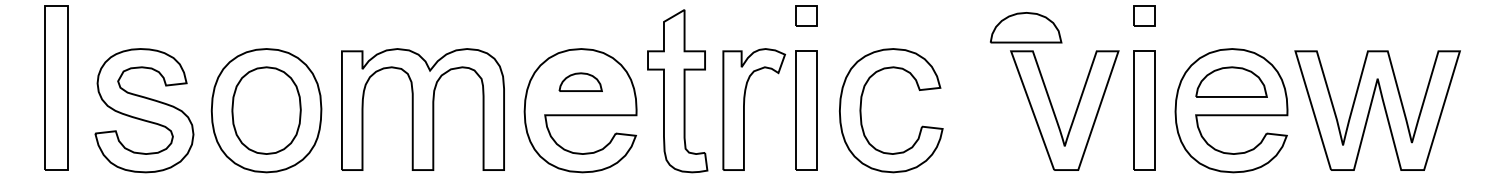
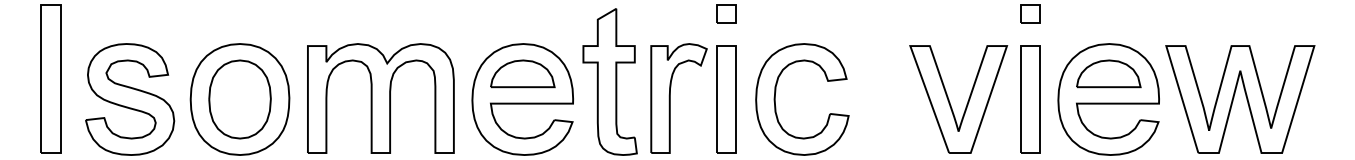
part: (1025, 27) -> (923, 24), removed
part: (580, 81) -> (522, 73), size x1.67

